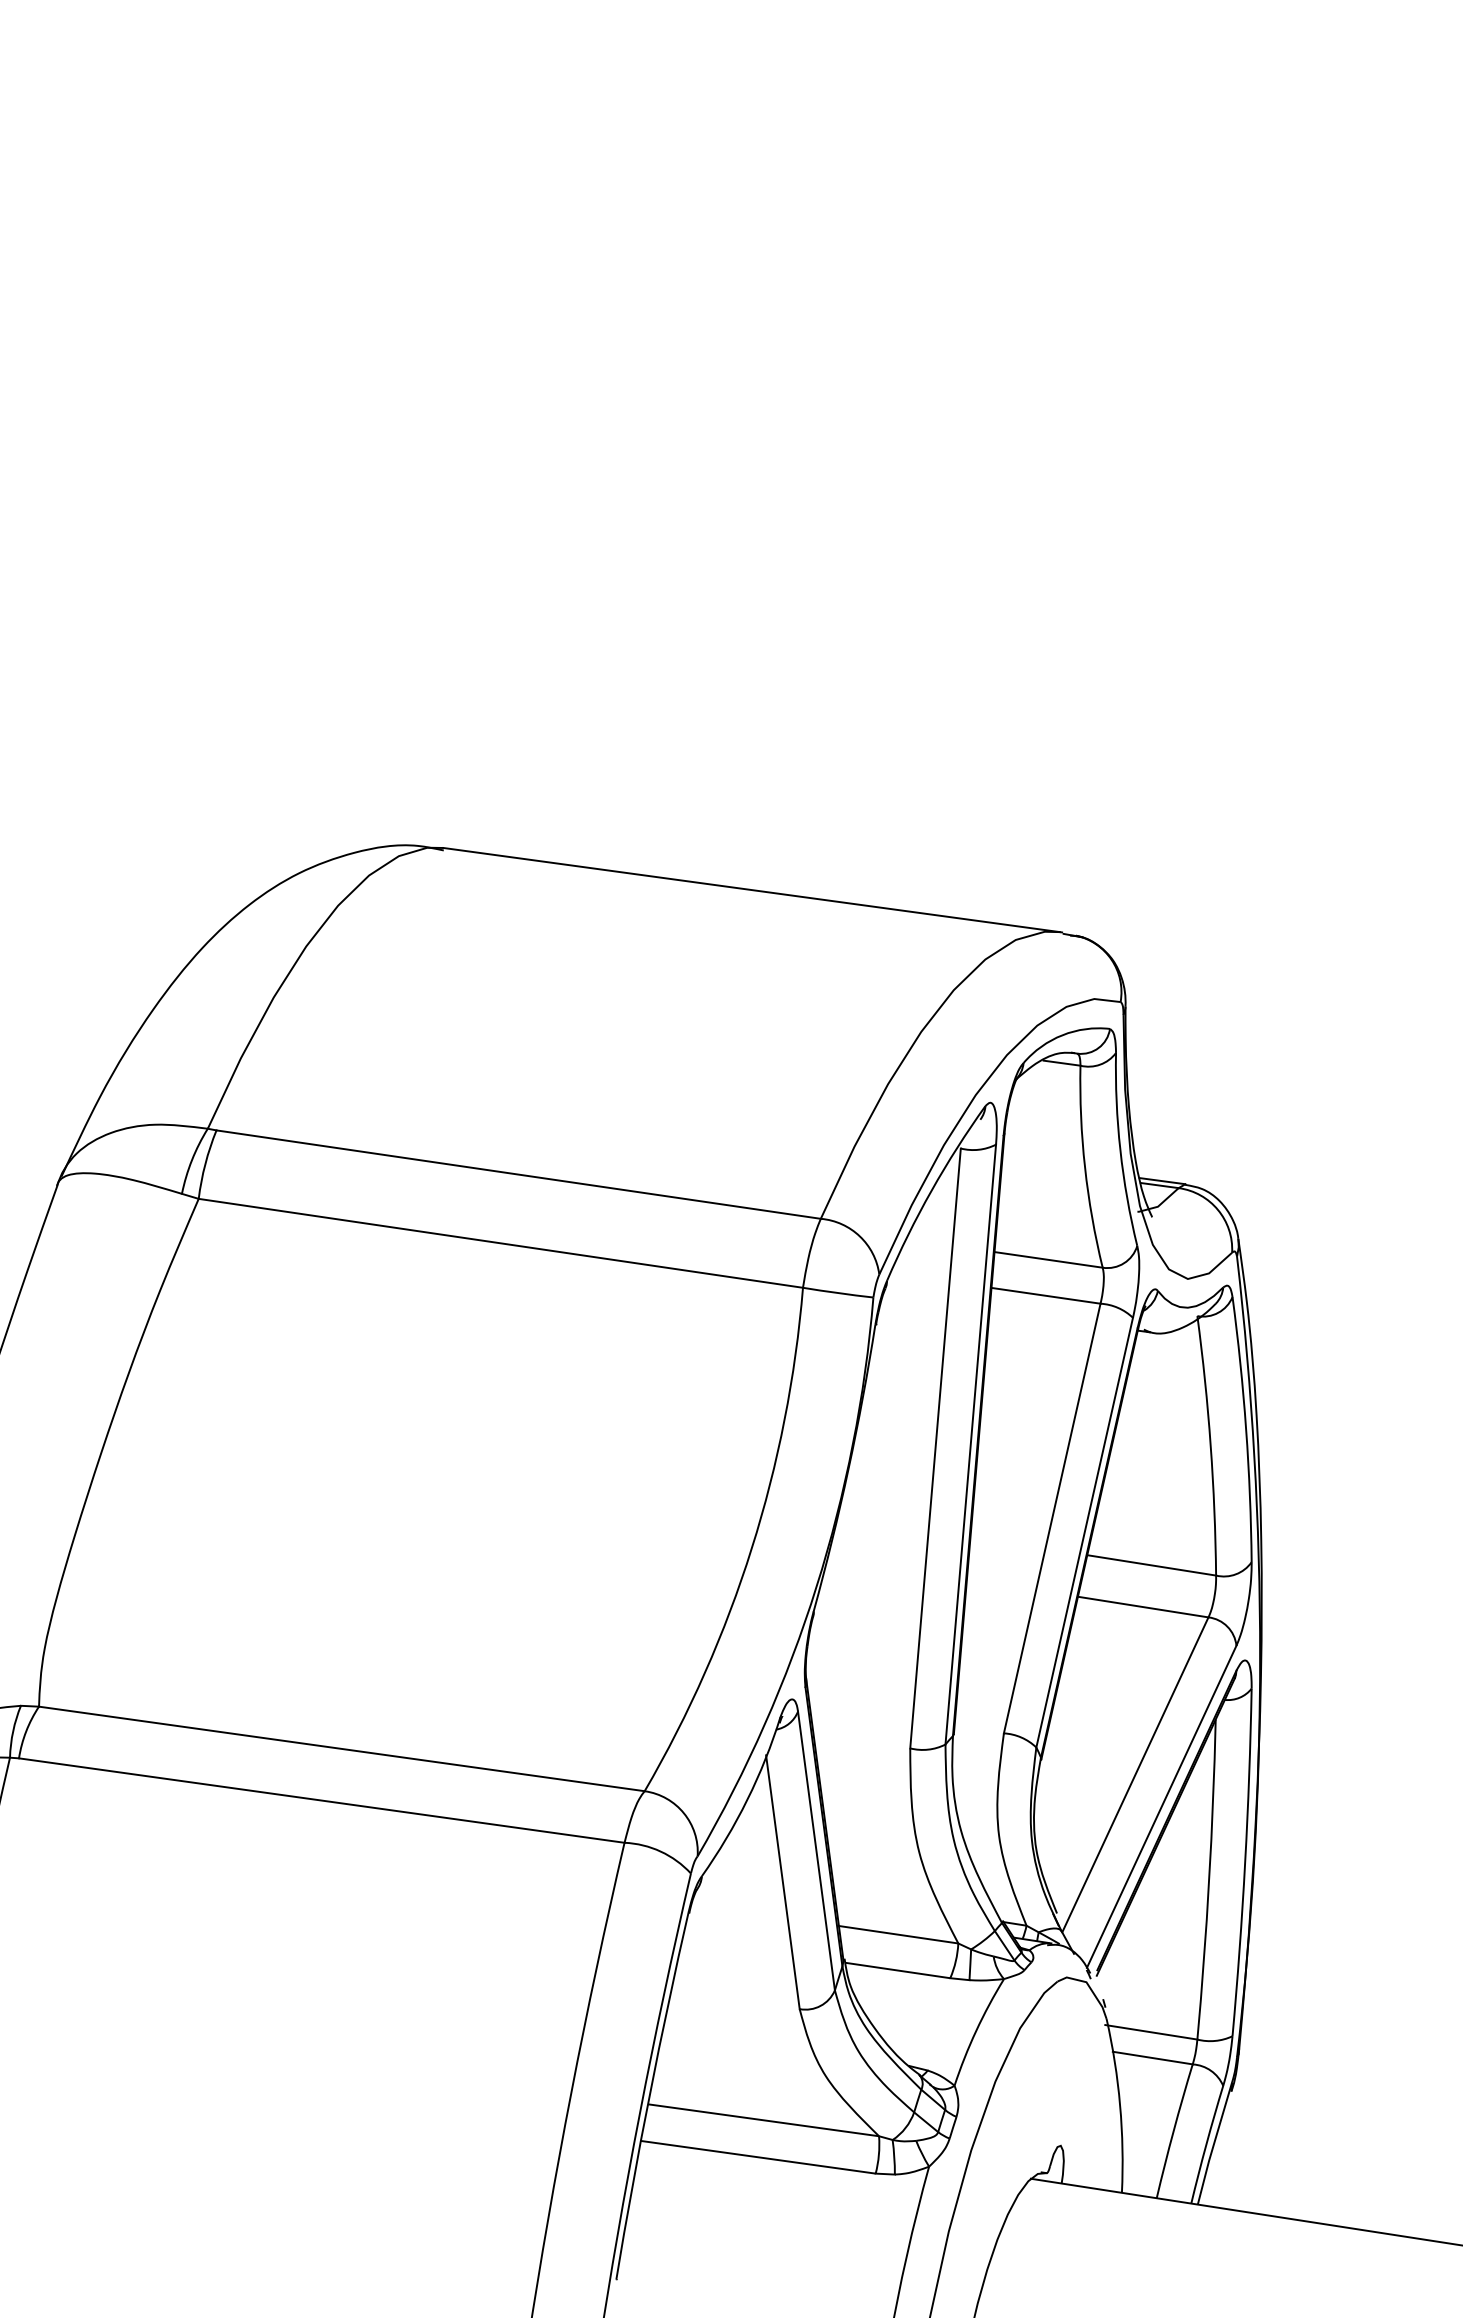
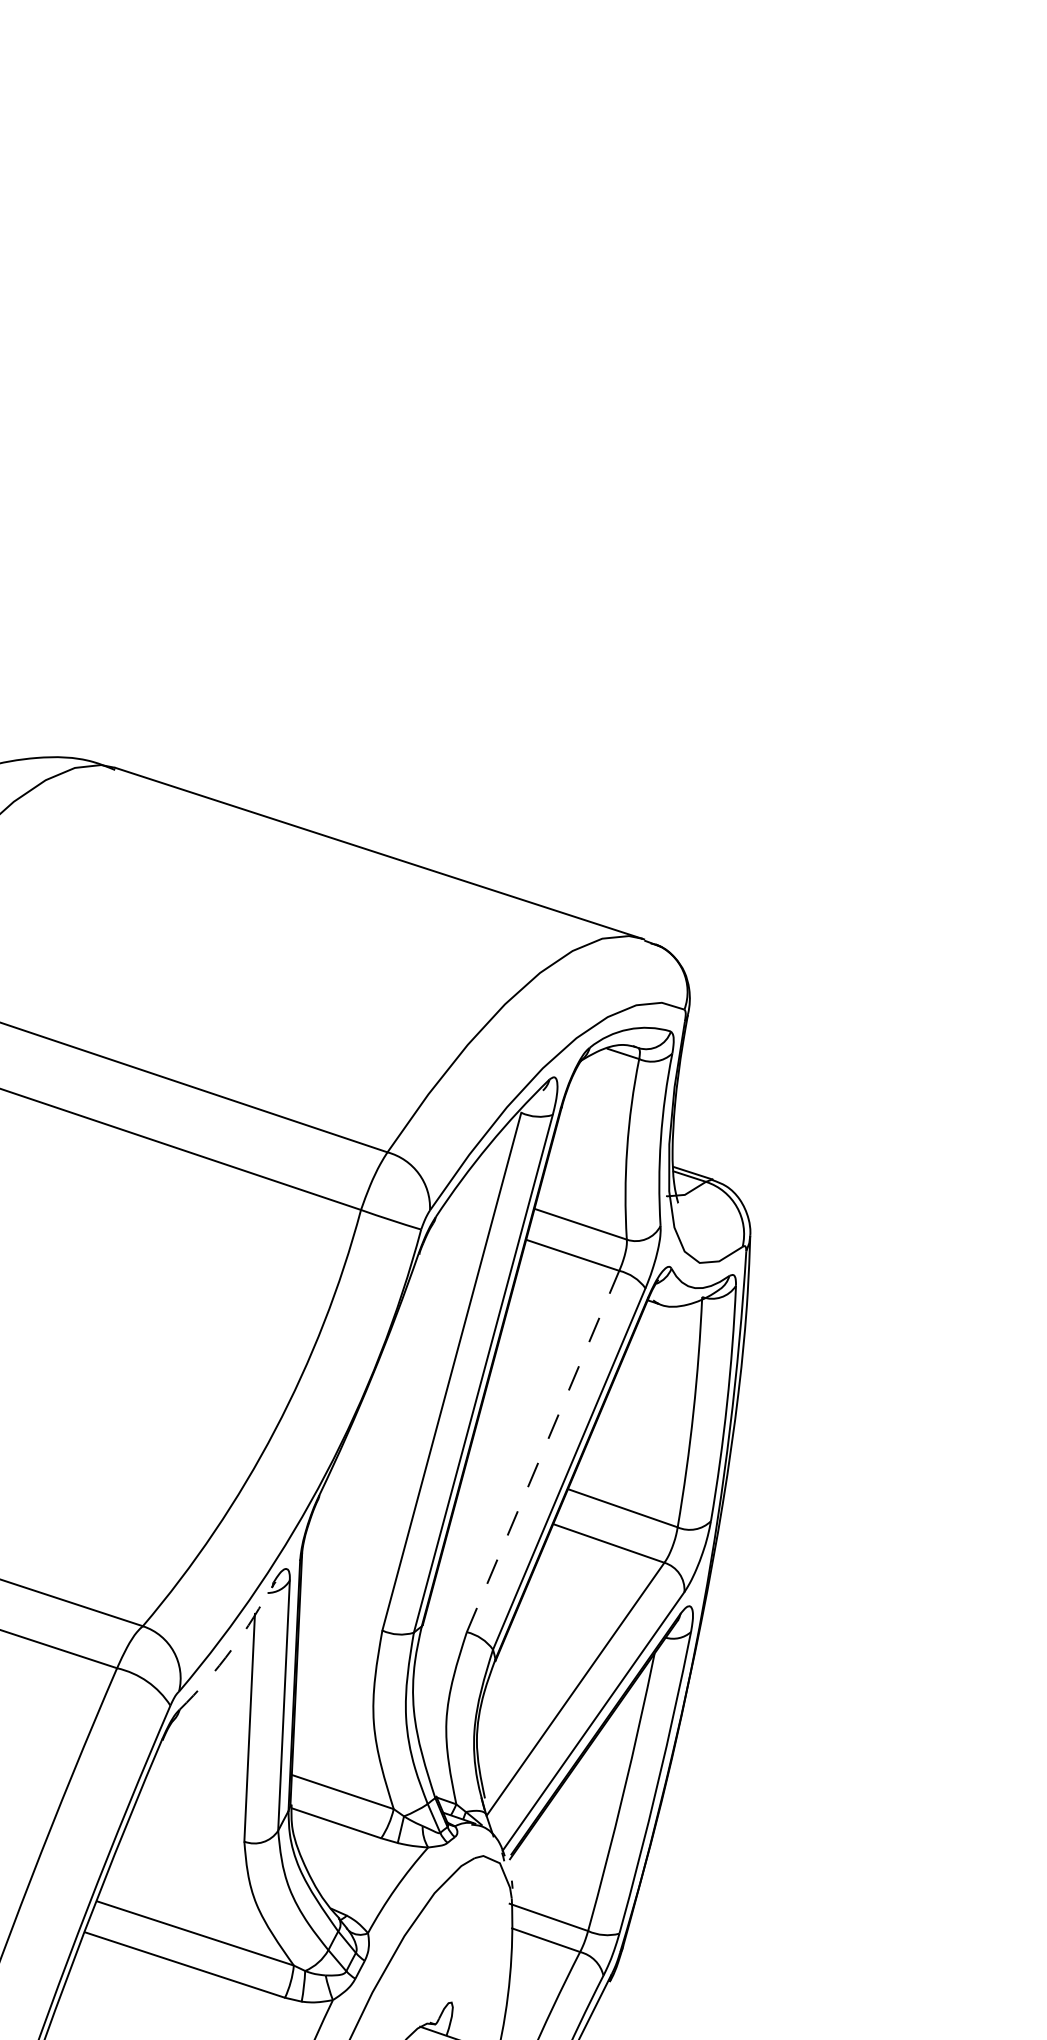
line: (1052, 1518) -> (543, 1451), solid -> dashed
arc: (747, 1799) -> (231, 1649), solid -> dashed

